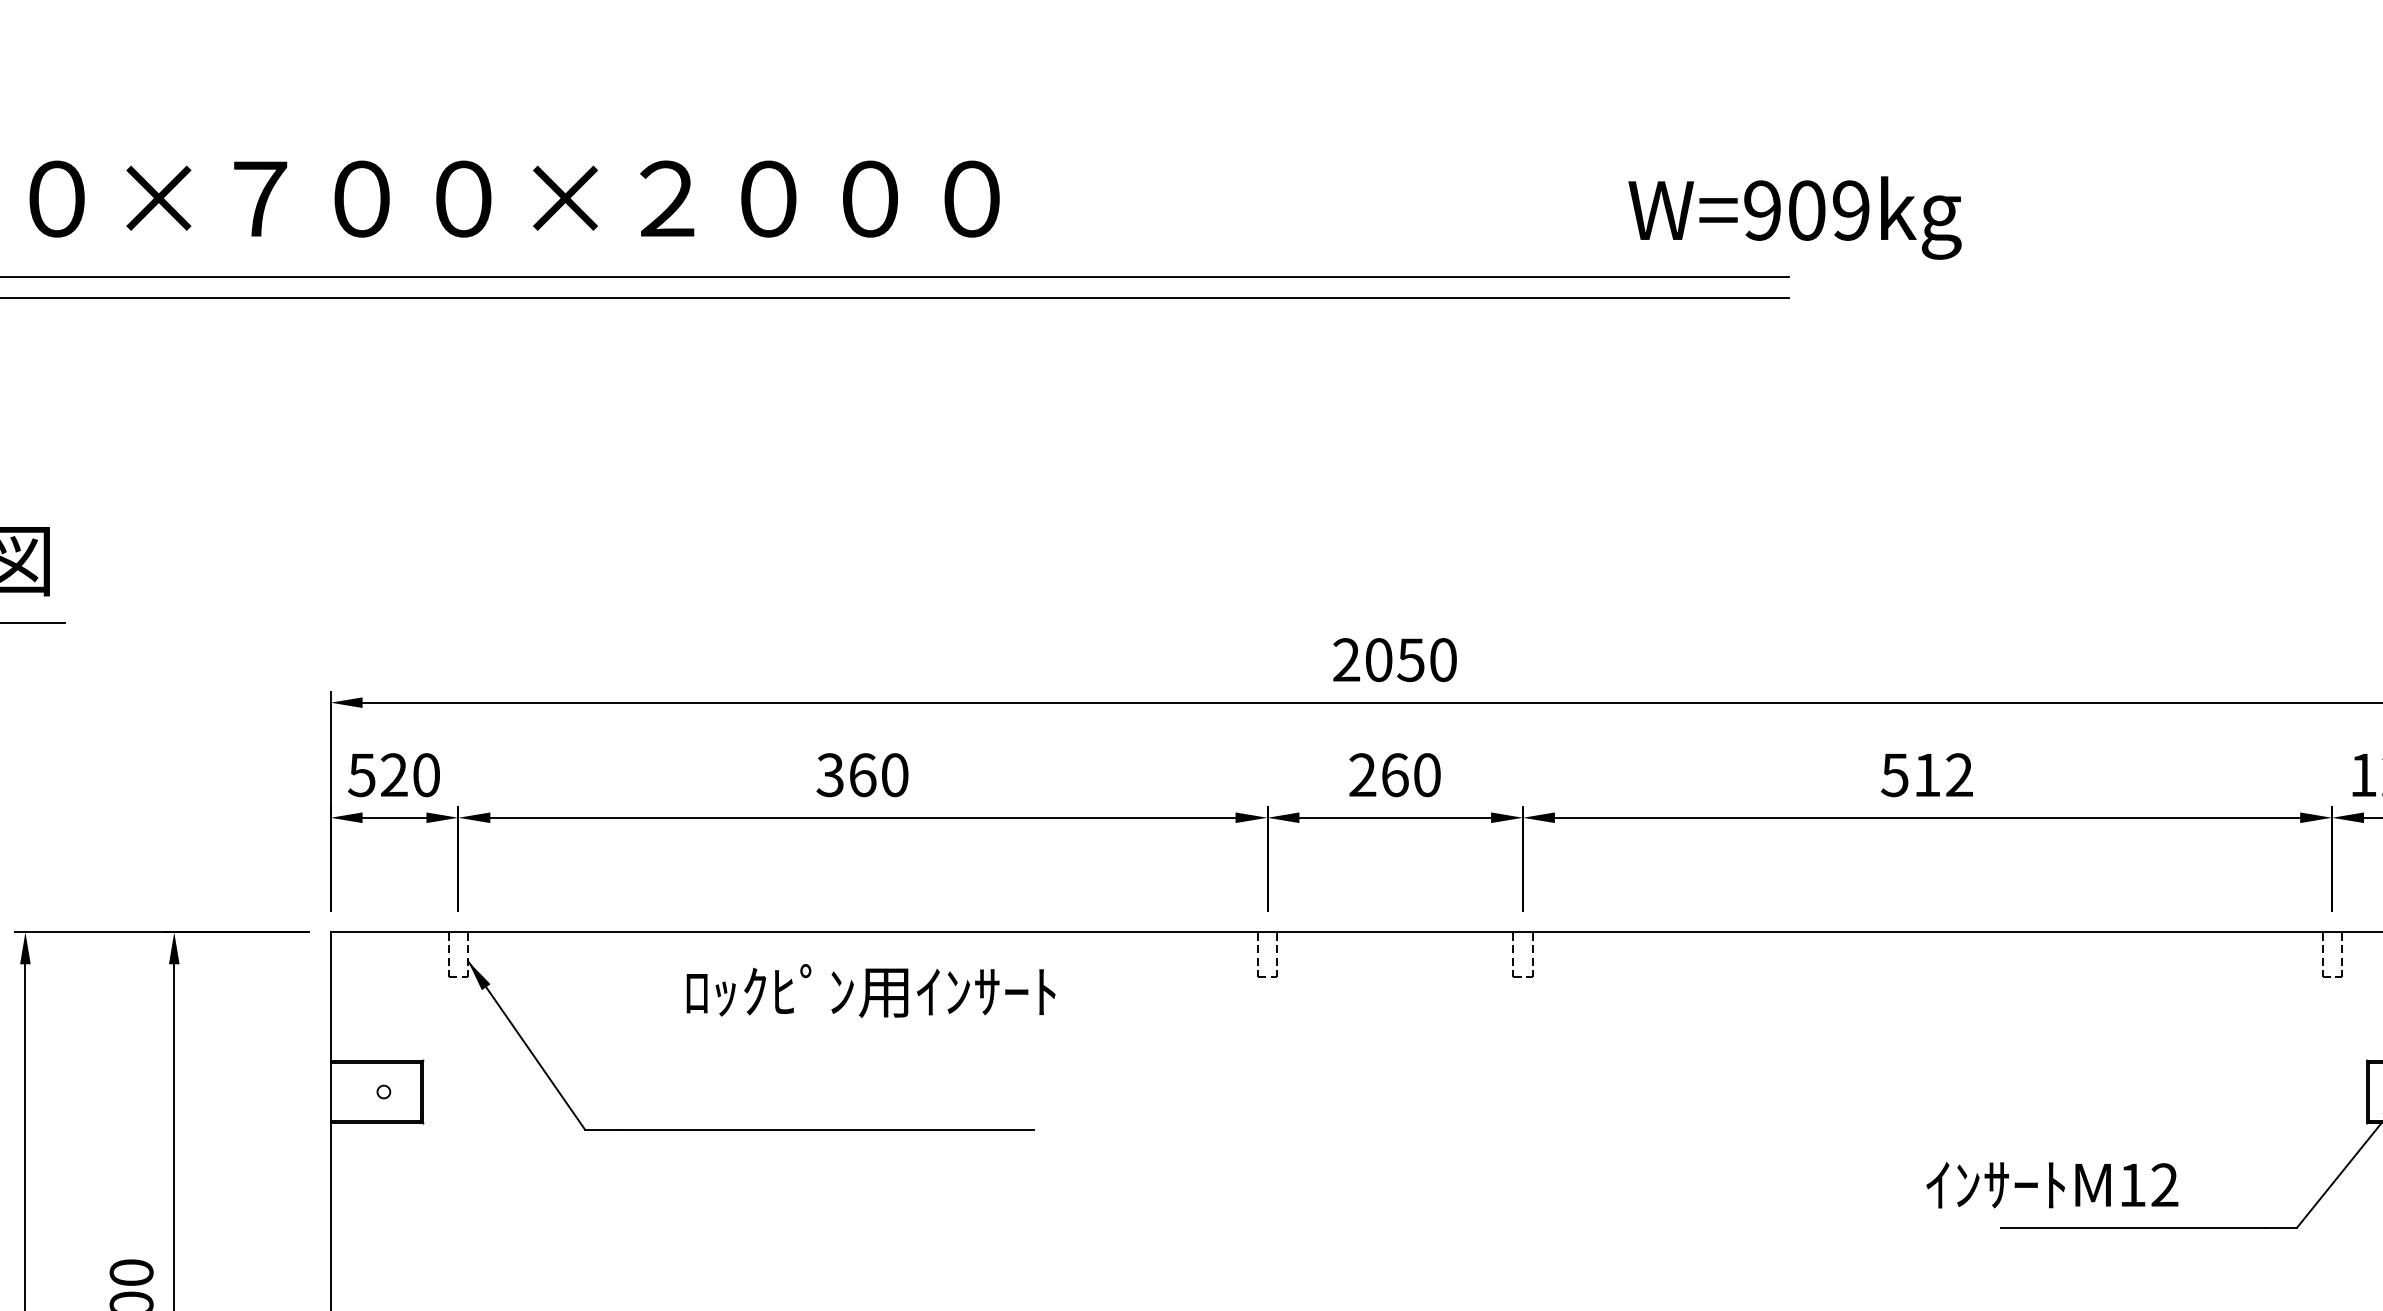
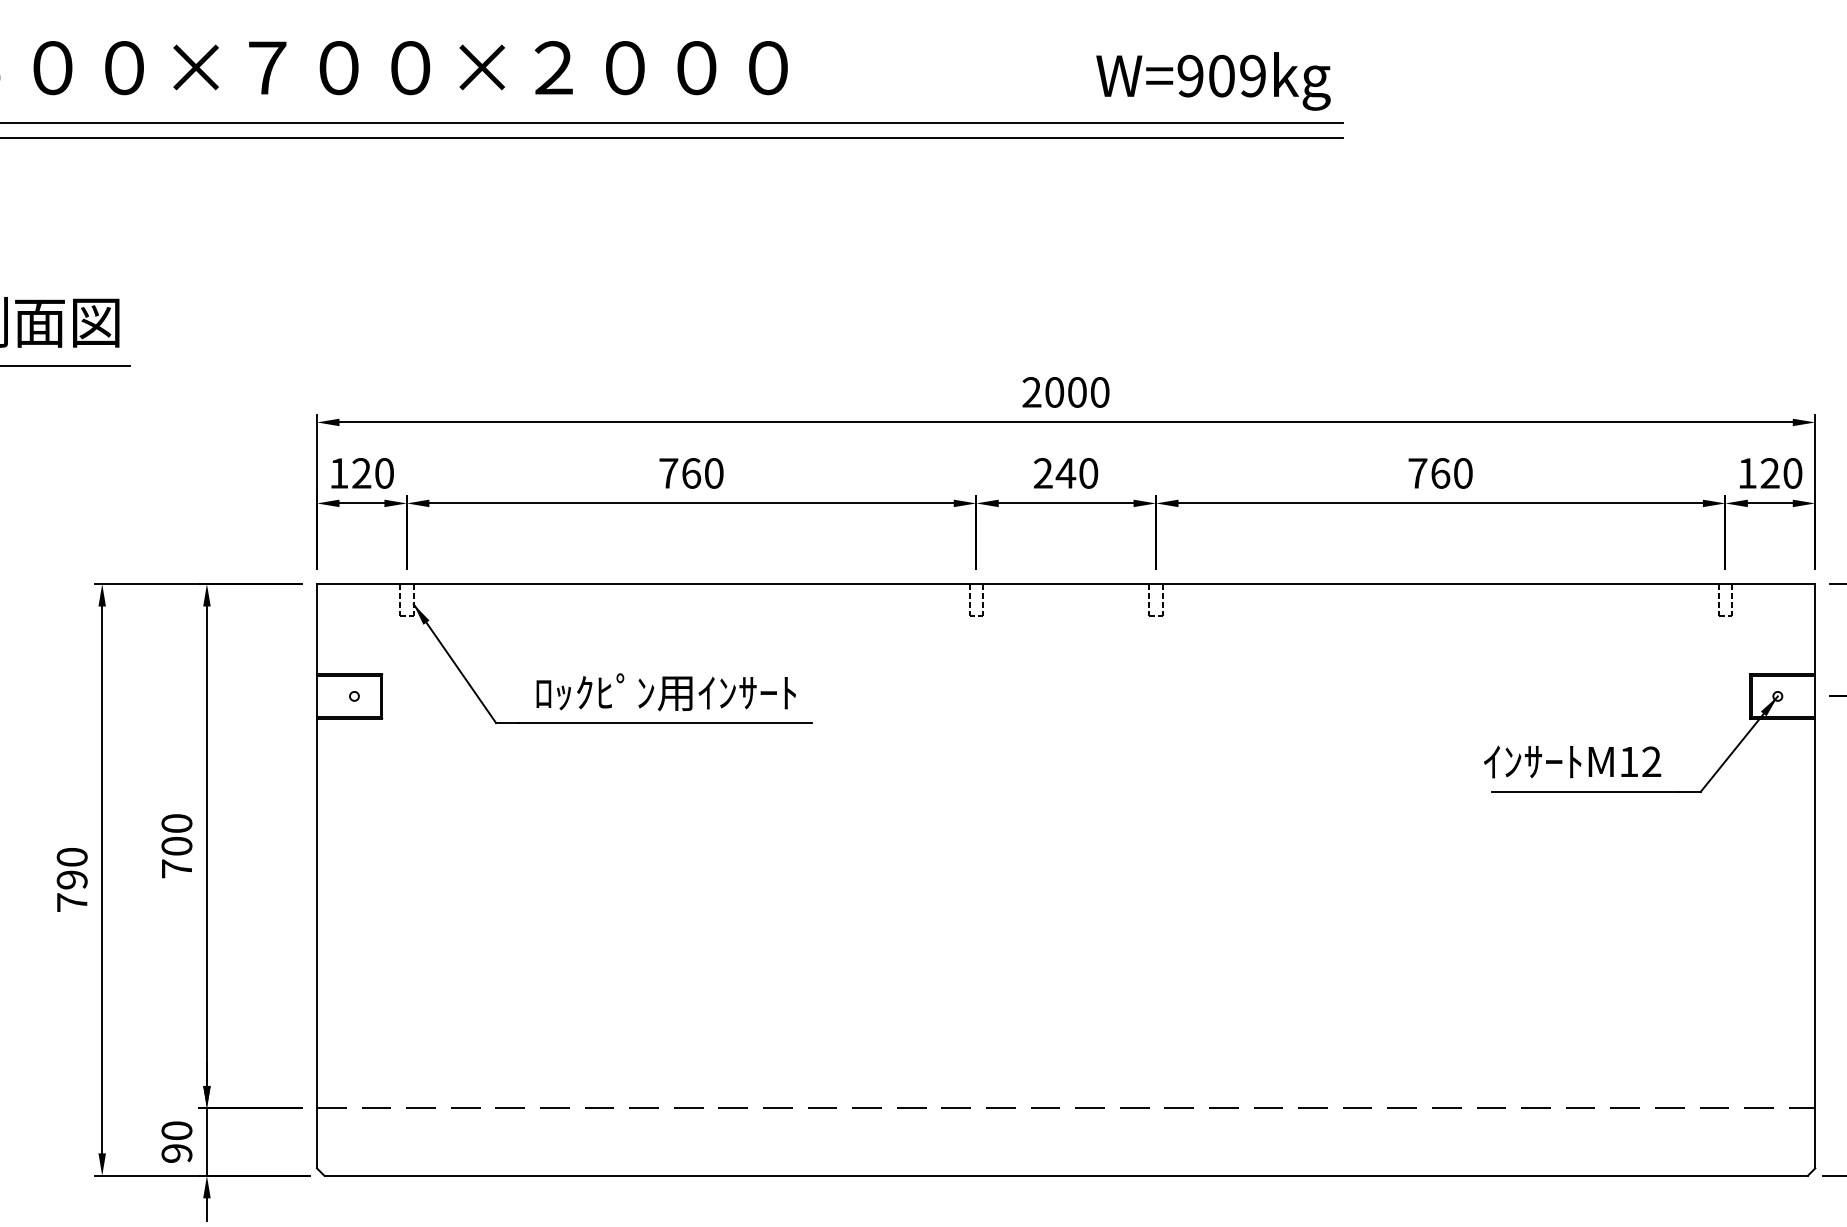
text: (1795, 218) -> (1213, 81), moved
text: (1409, 660) -> (1076, 392), 2050 -> 2000
text: (361, 775) -> (338, 473), 520 -> 120
text: (830, 775) -> (668, 473), 360 -> 760
text: (1394, 775) -> (1065, 473), 260 -> 240
text: (1927, 775) -> (1440, 473), 512 -> 760
text: (869, 991) -> (665, 692), moved
text: (2052, 1184) -> (1572, 761), moved

